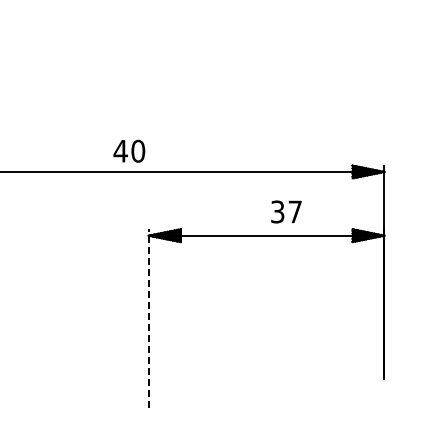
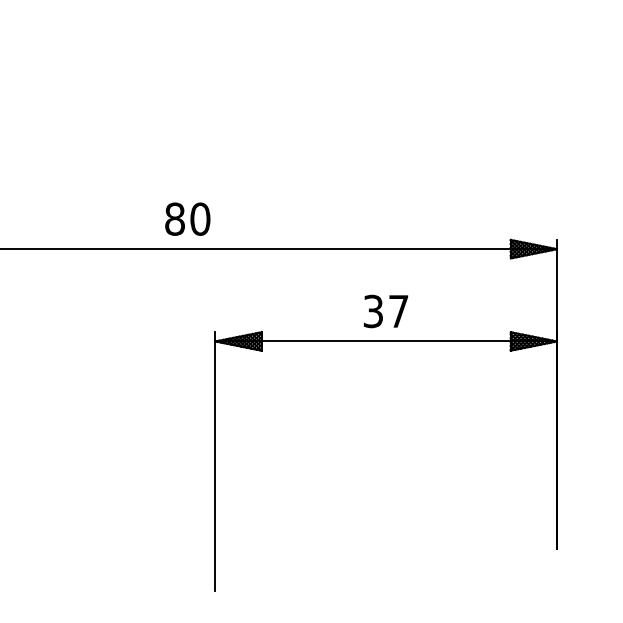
text: (120, 150) -> (174, 218), 40 -> 80
text: (286, 211) -> (386, 310), moved
line: (148, 318) -> (215, 461), dashed -> solid

